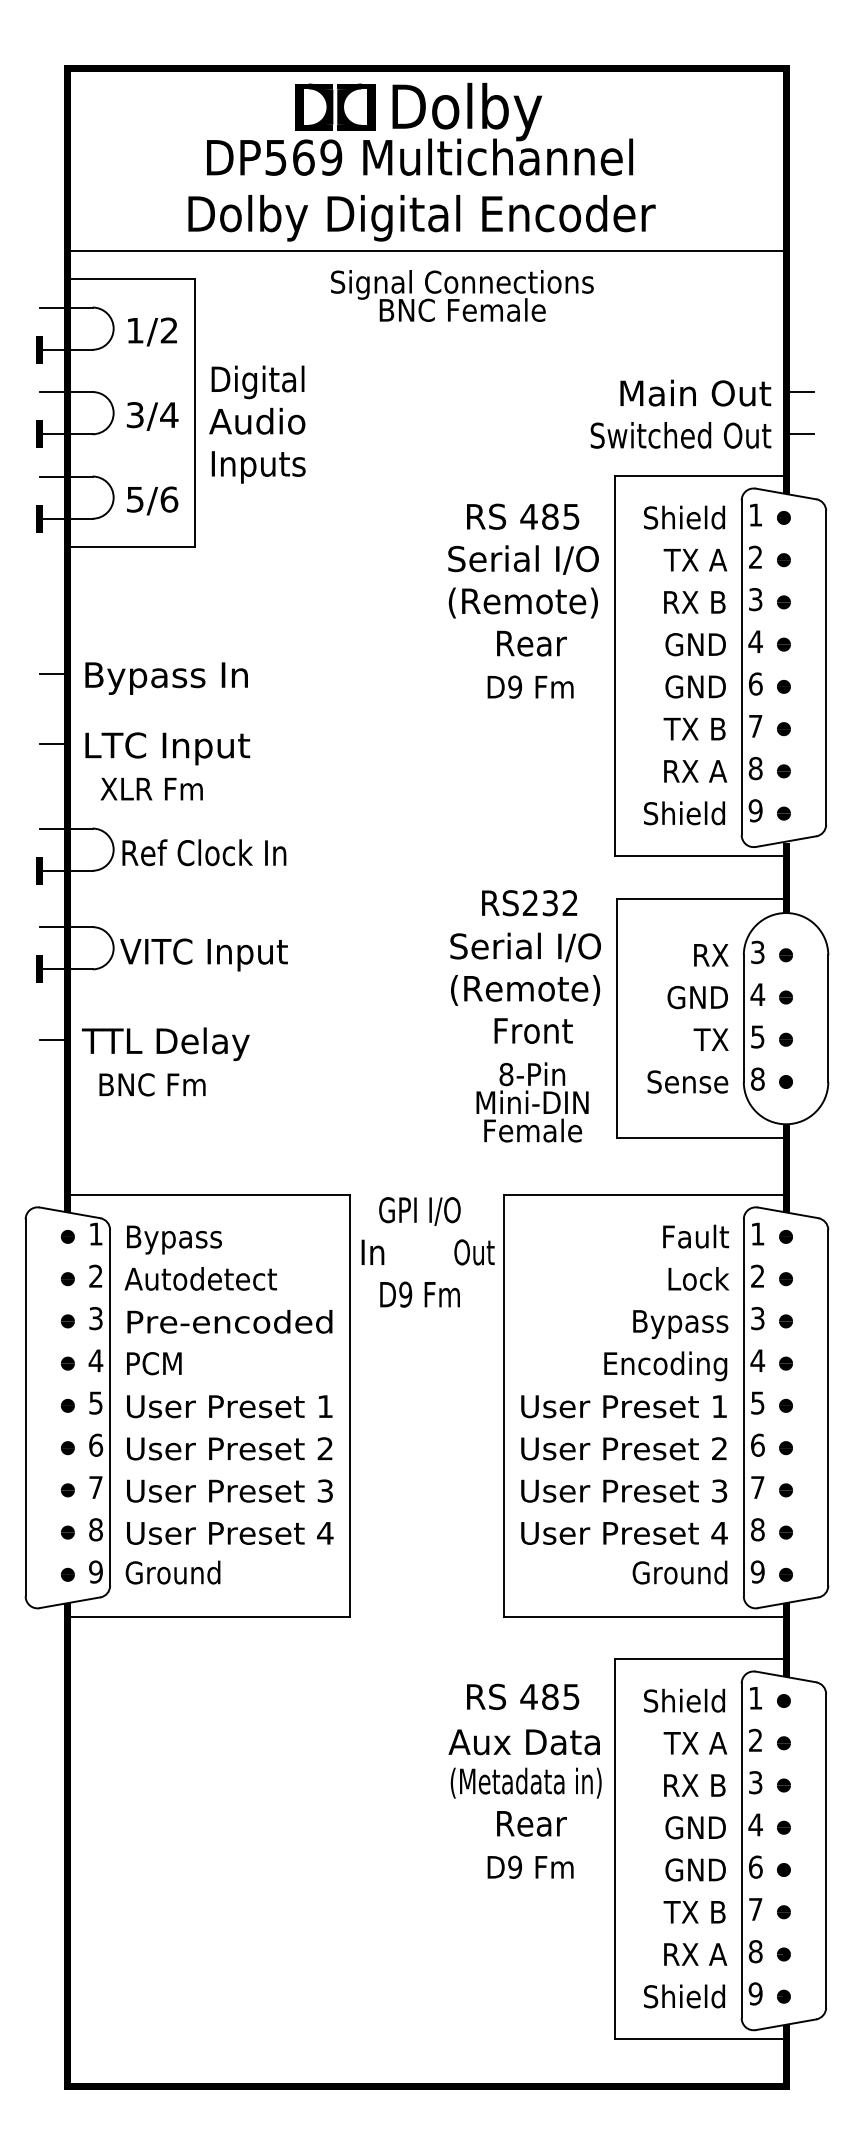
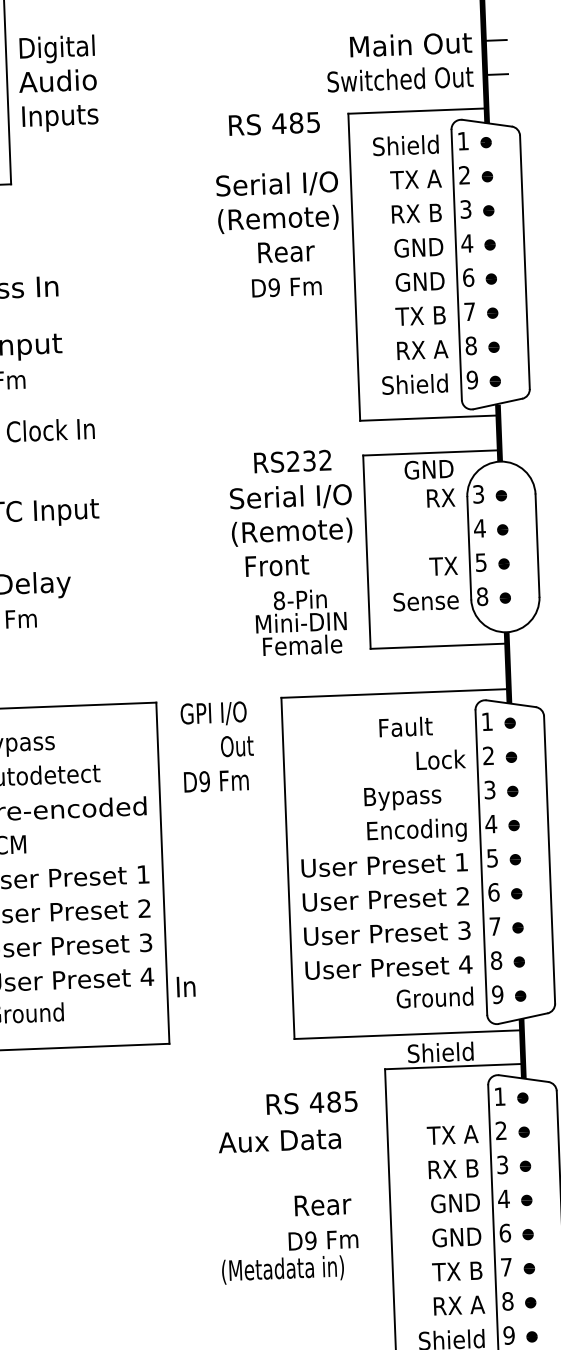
text: (523, 516) -> (274, 123), moved
text: (697, 997) -> (428, 469), moved
text: (533, 1030) -> (277, 565), moved
text: (695, 1236) -> (405, 726), moved
text: (372, 1251) -> (185, 986), moved
text: (474, 1252) -> (237, 746), moved
text: (680, 1324) -> (402, 798), moved
text: (684, 1700) -> (440, 1052), moved
text: (523, 1742) -> (279, 1141), moved
text: (525, 1782) -> (282, 1269), moved

